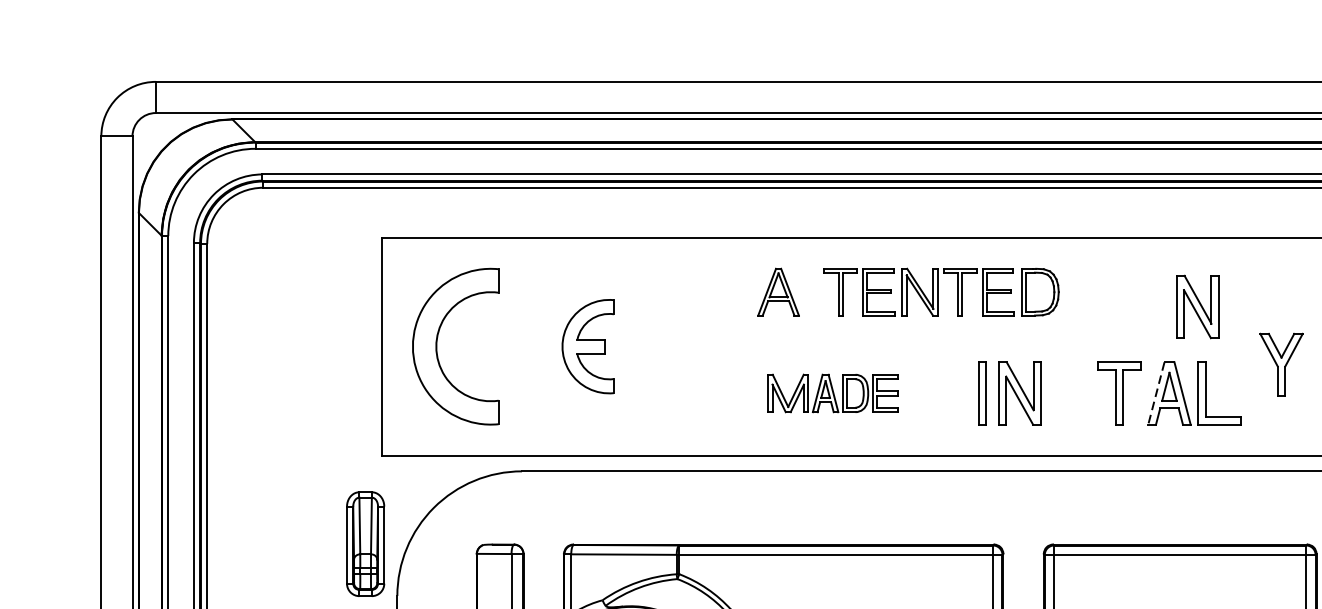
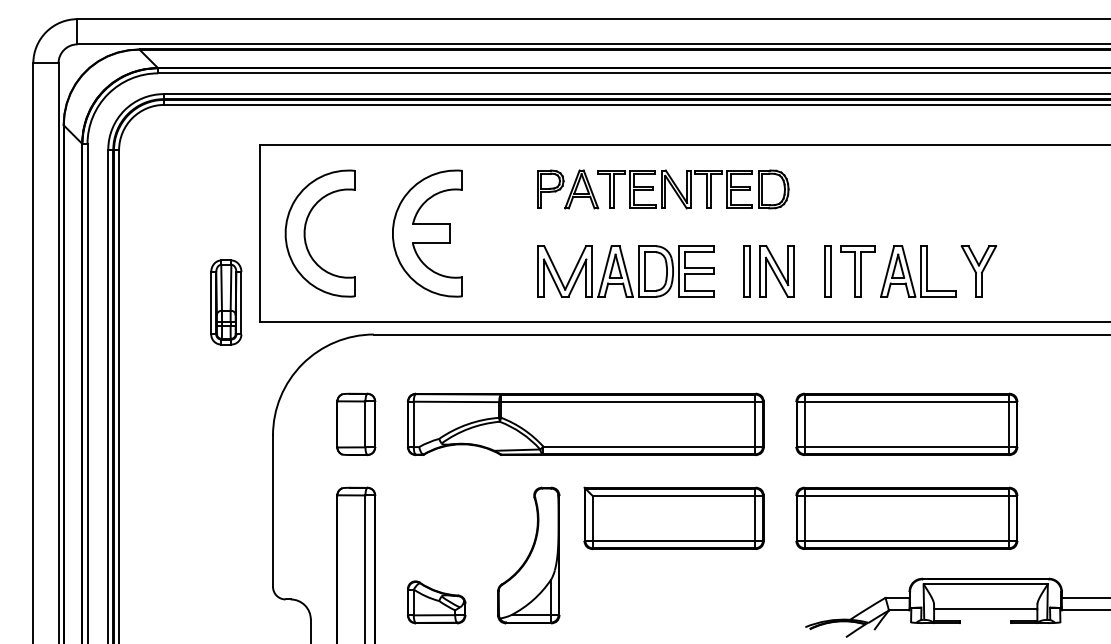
part: (740, 291) -> (550, 188), added
part: (941, 292) -> (693, 189), moved
part: (1197, 307) -> (920, 201), removed
part: (588, 346) -> (427, 233), size x1.67
part: (1280, 365) -> (978, 271), moved
part: (832, 393) -> (625, 271), size x1.67
part: (1082, 393) -> (827, 271), added
line: (1156, 393) -> (887, 271), dashed -> solid
part: (365, 544) -> (226, 302), moved

